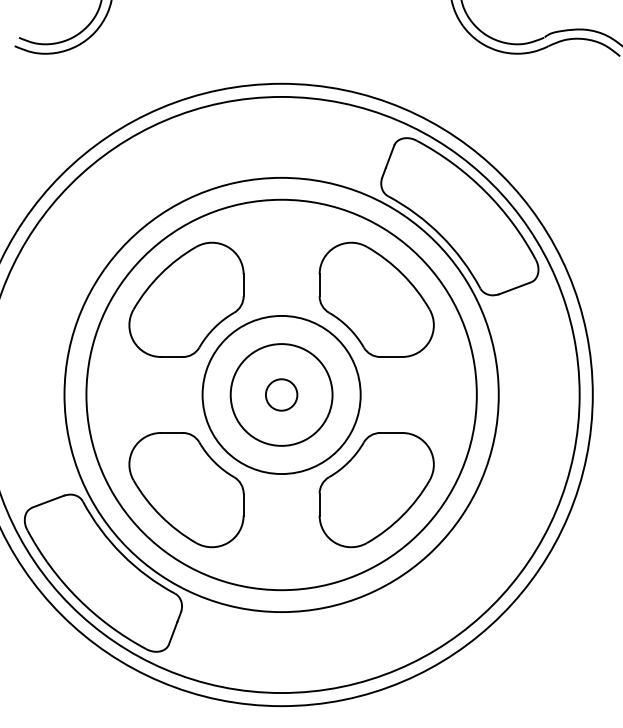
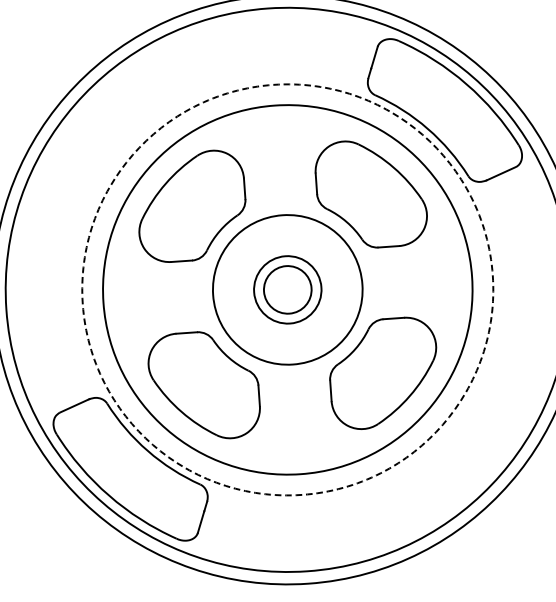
circle: (281, 394) -> (287, 289), size x0.7
circle: (281, 394) -> (287, 289), size x1.6
circle: (281, 394) -> (287, 289), solid -> dashed

